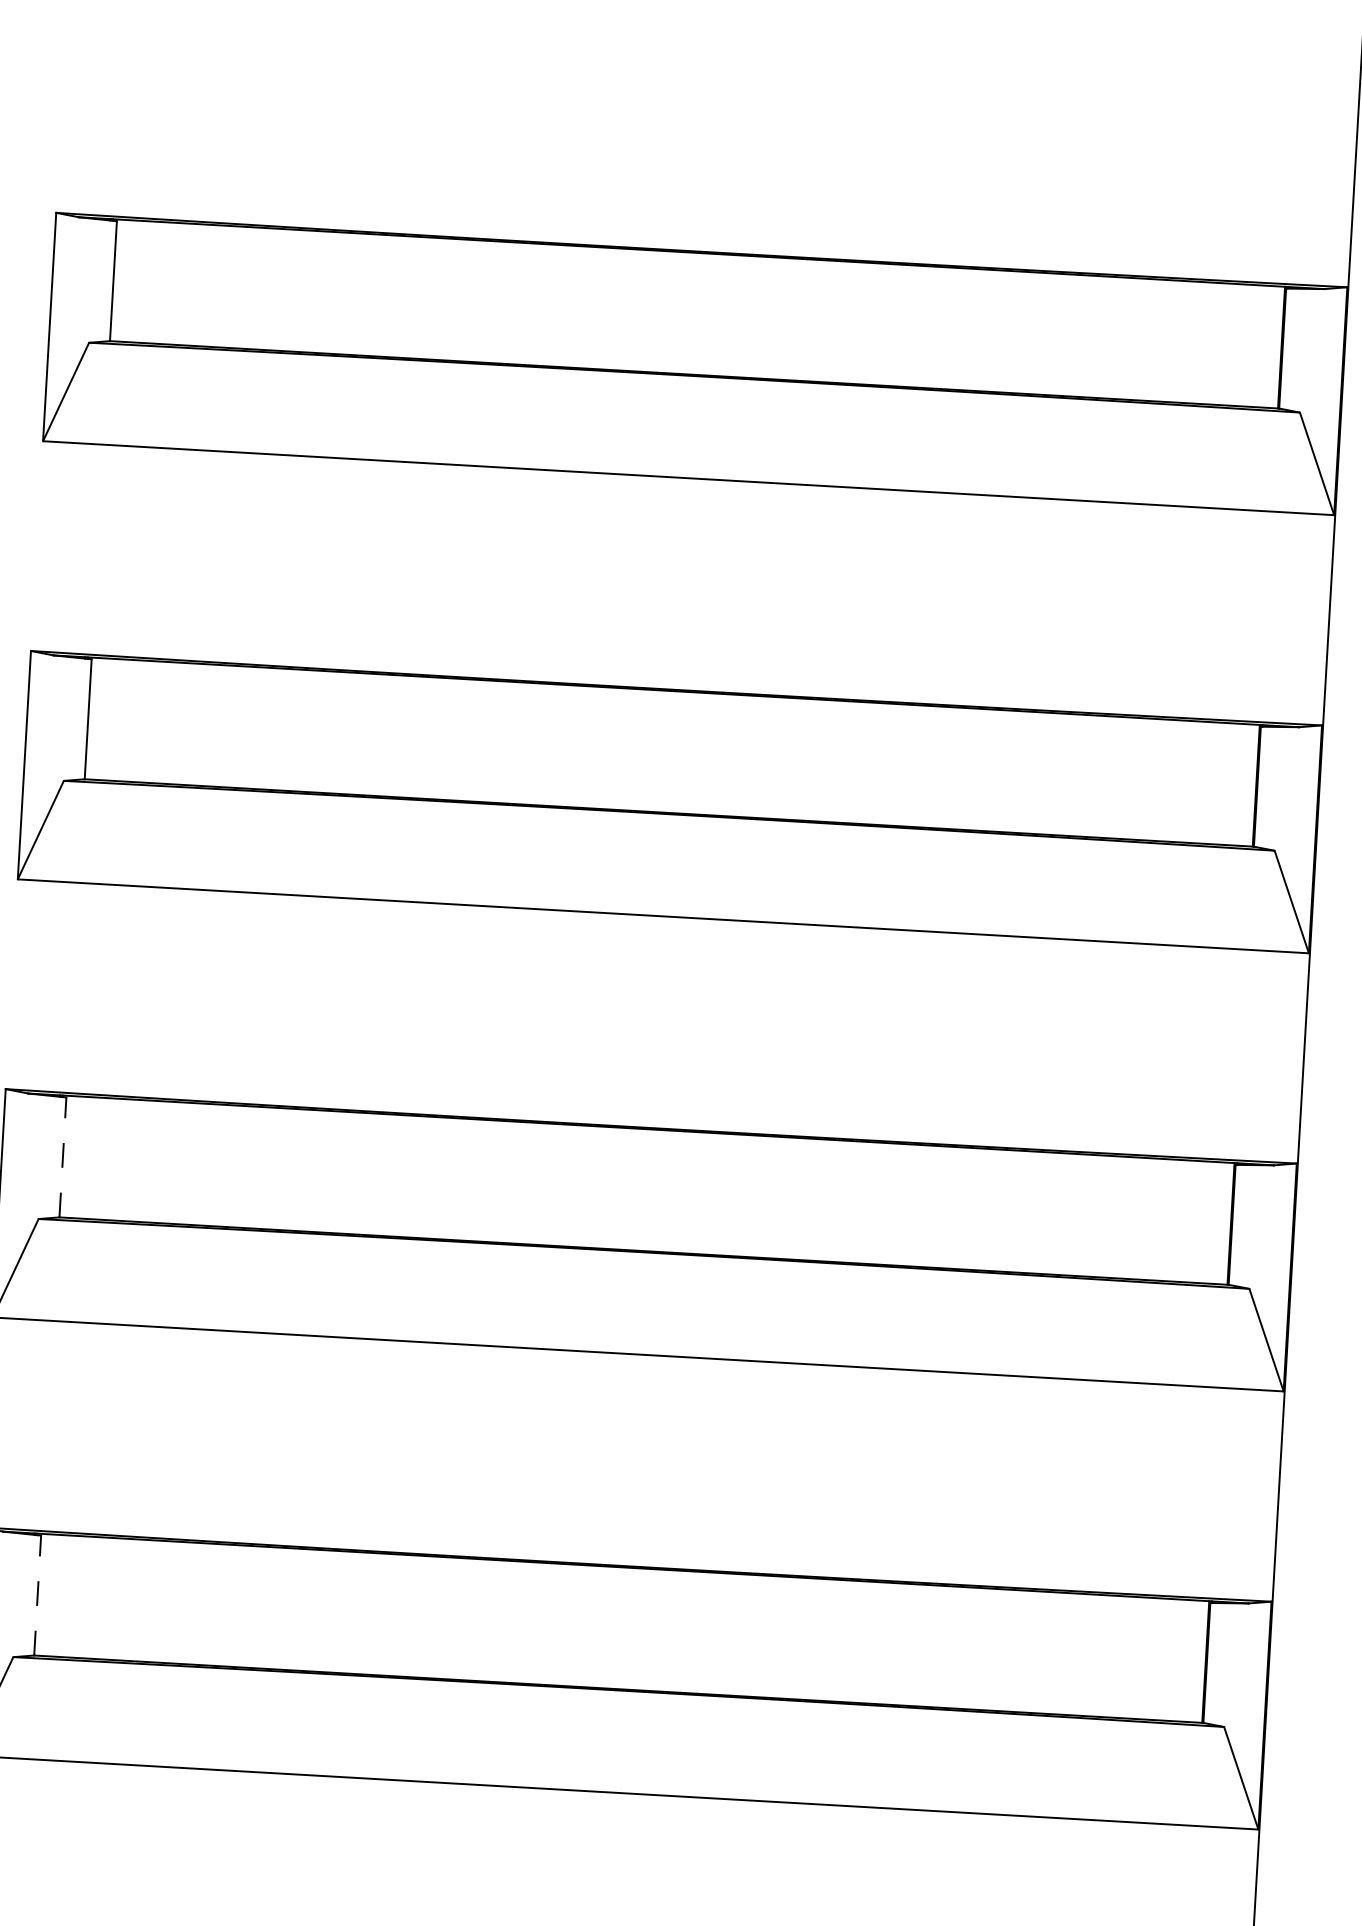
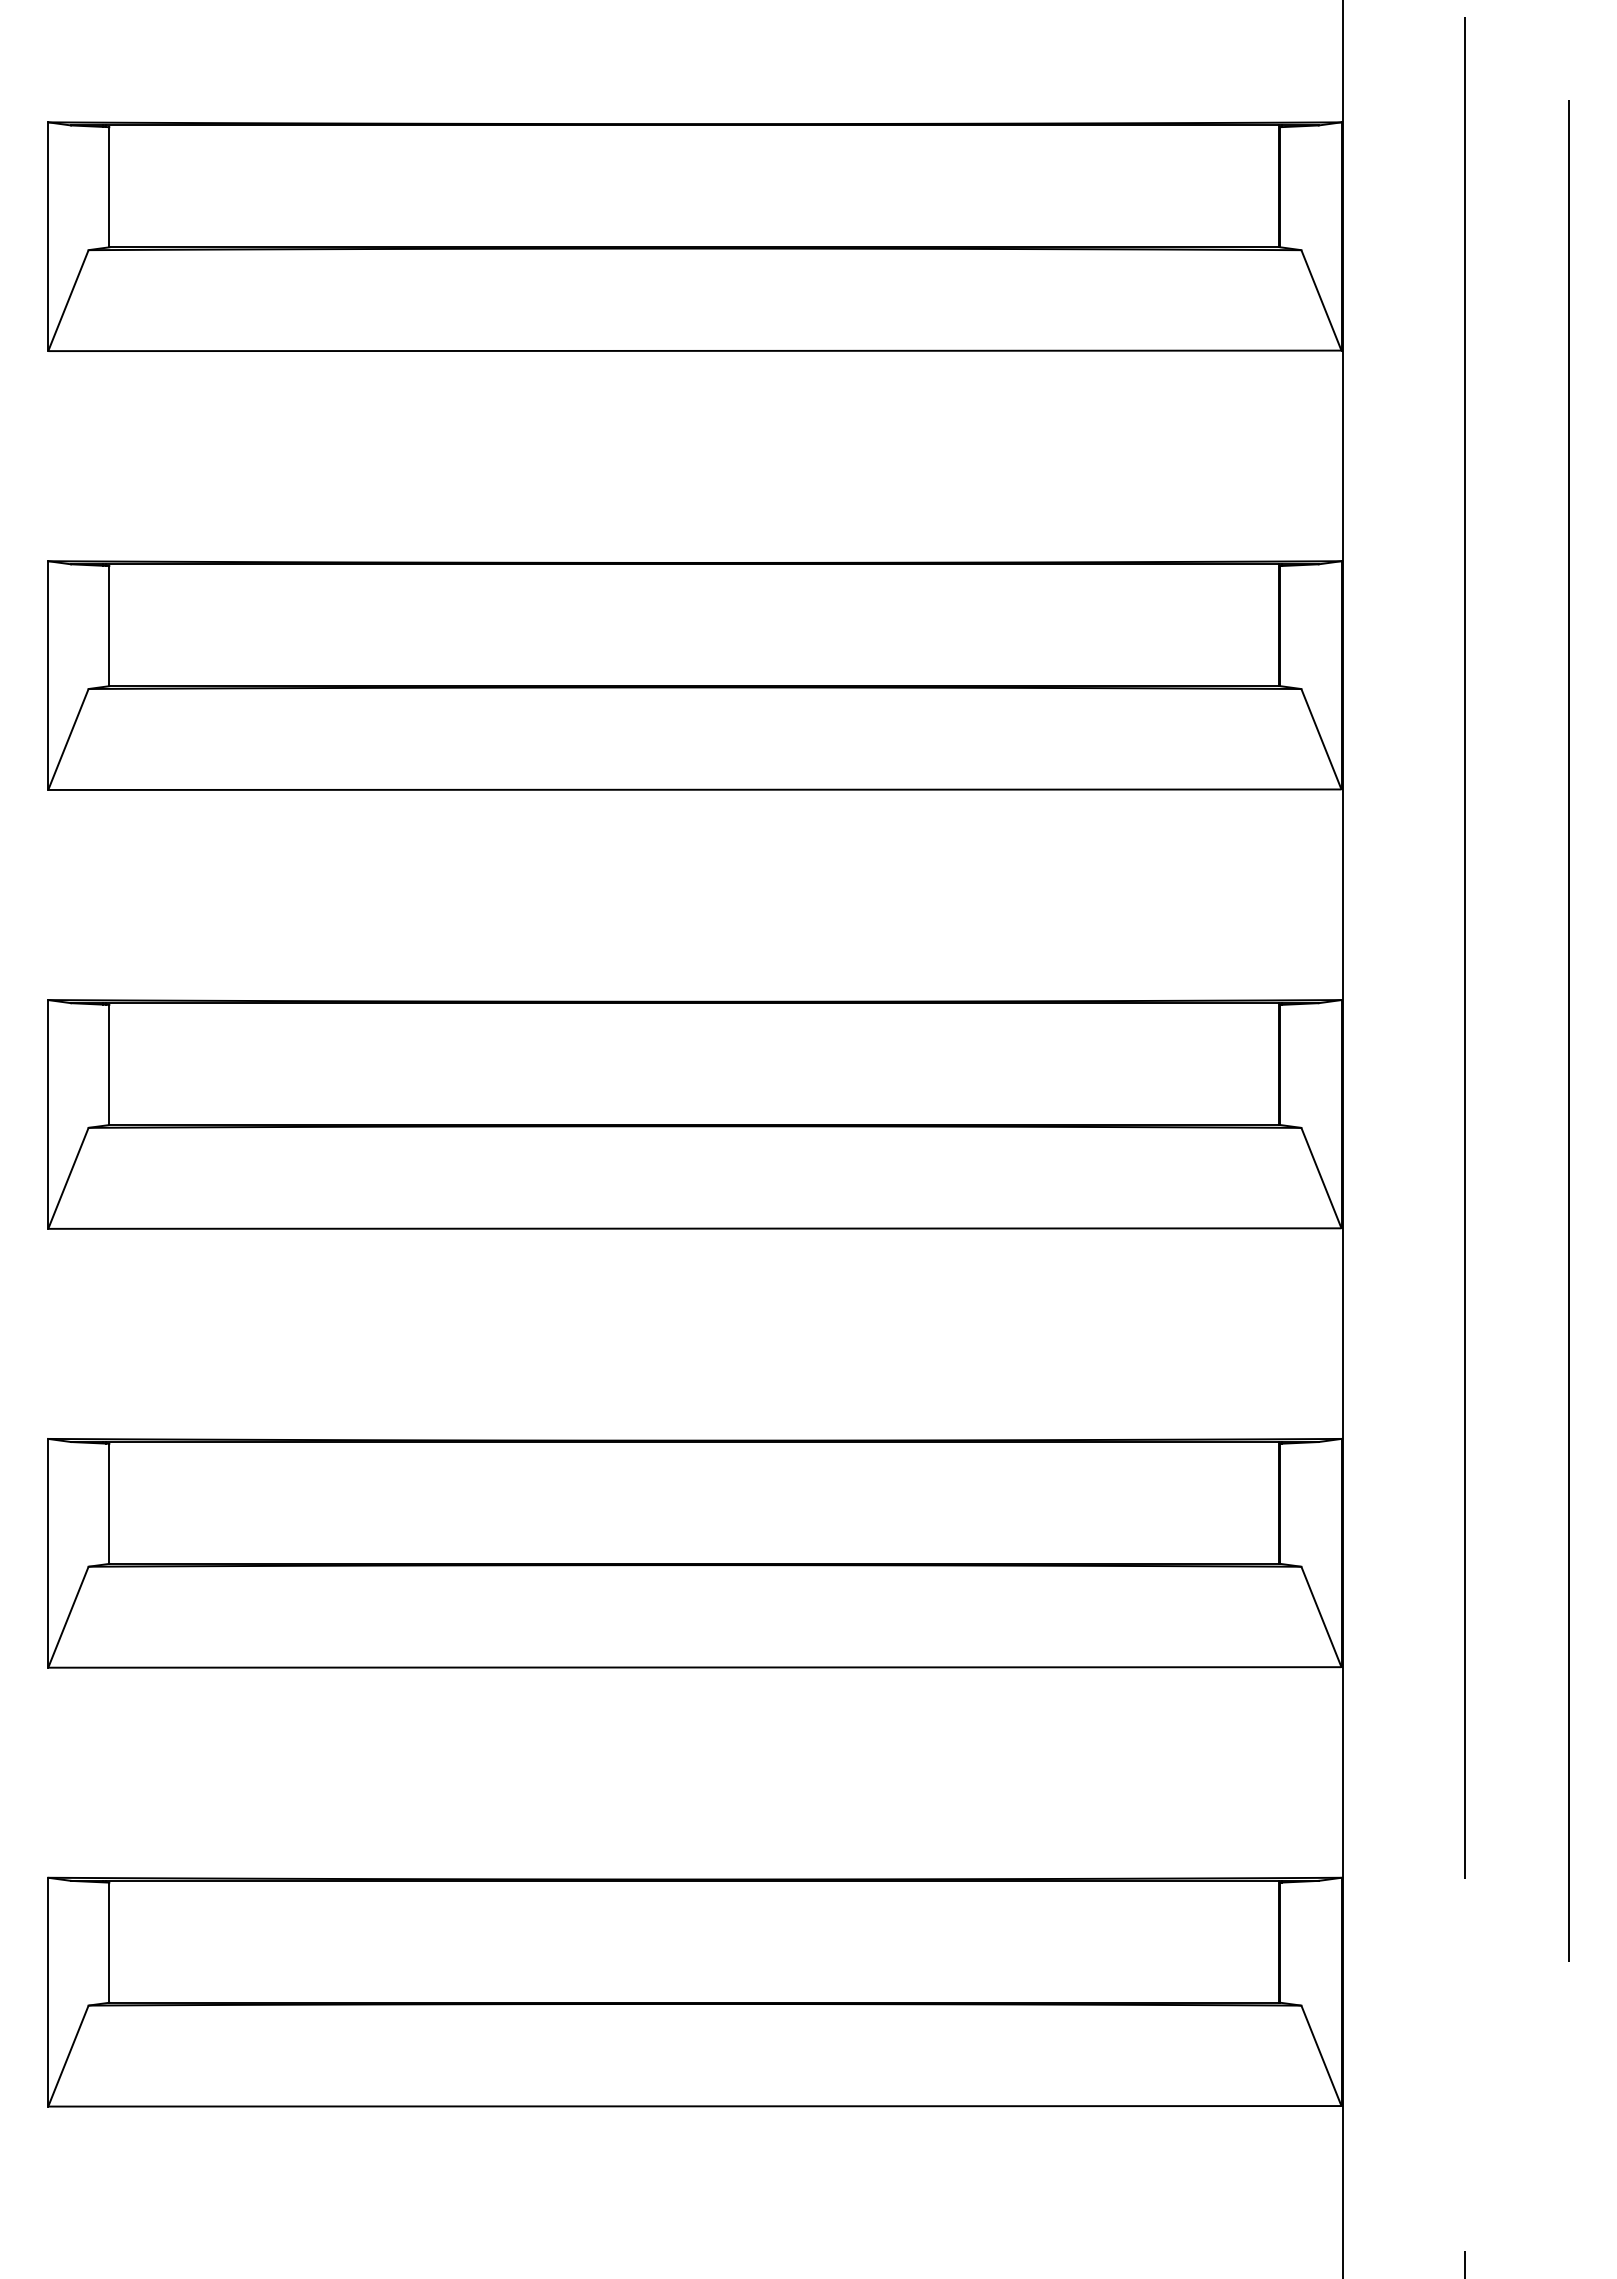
line: (63, 1156) -> (109, 1064), dashed -> solid
line: (37, 1595) -> (109, 1503), dashed -> solid

